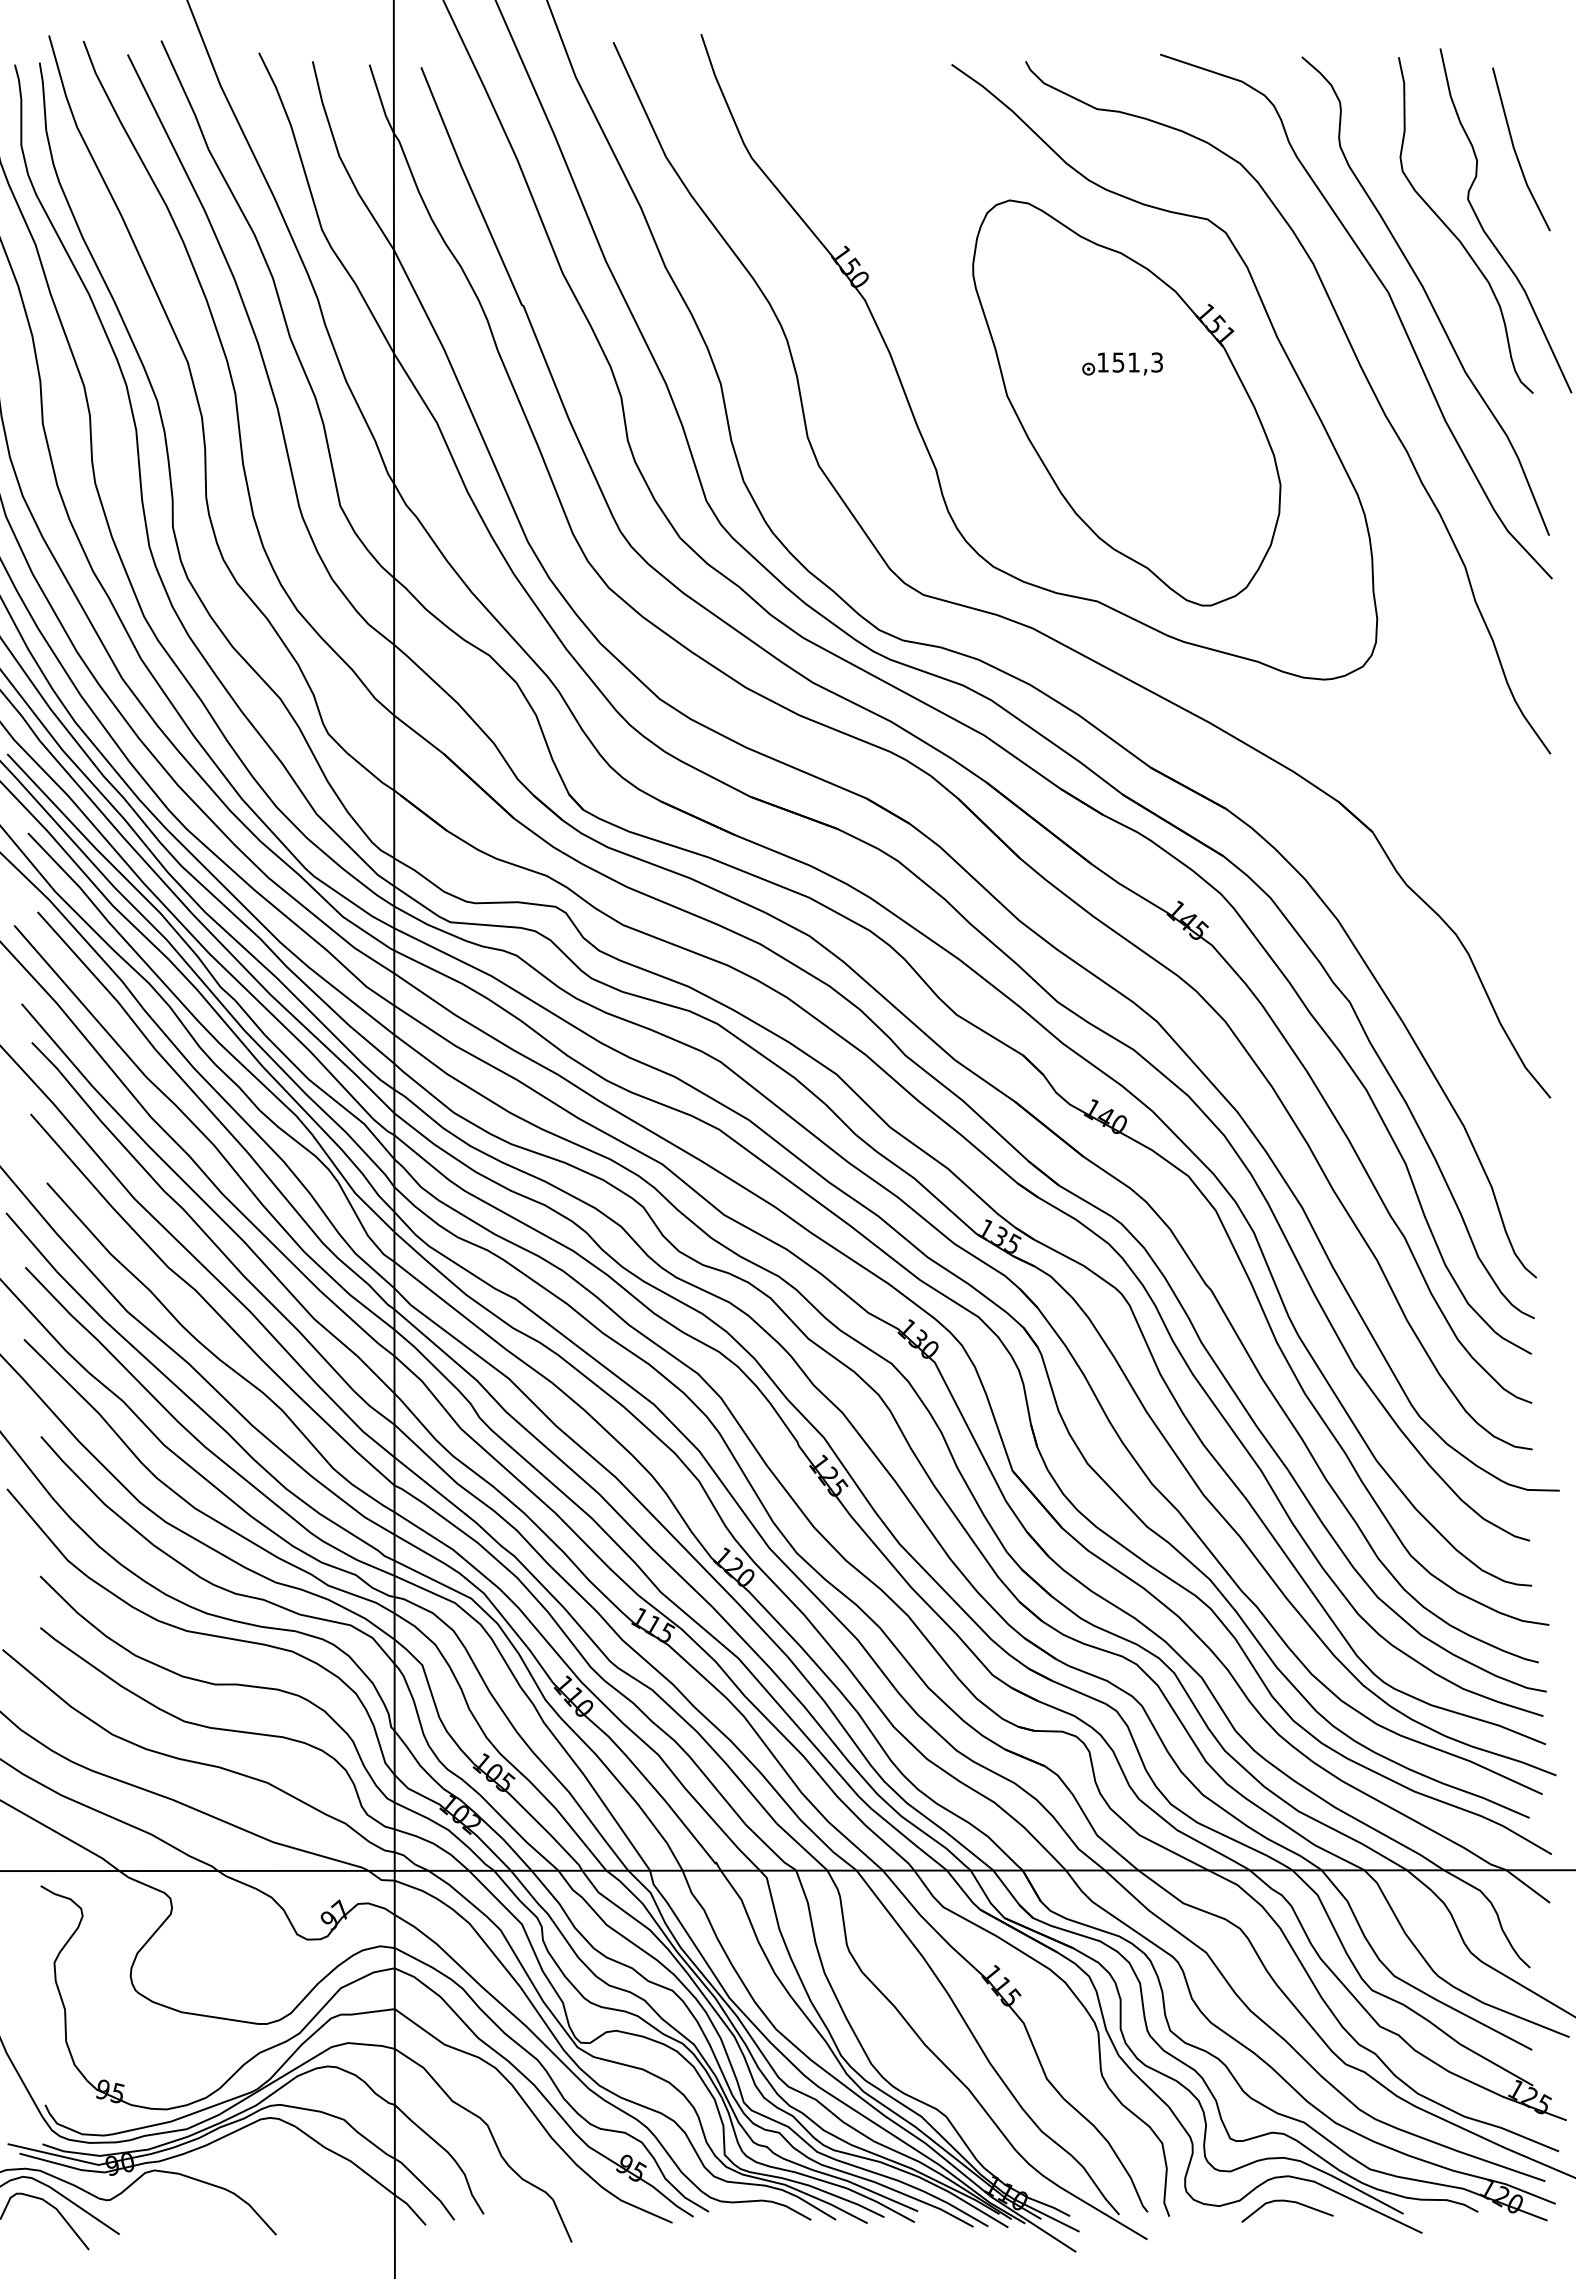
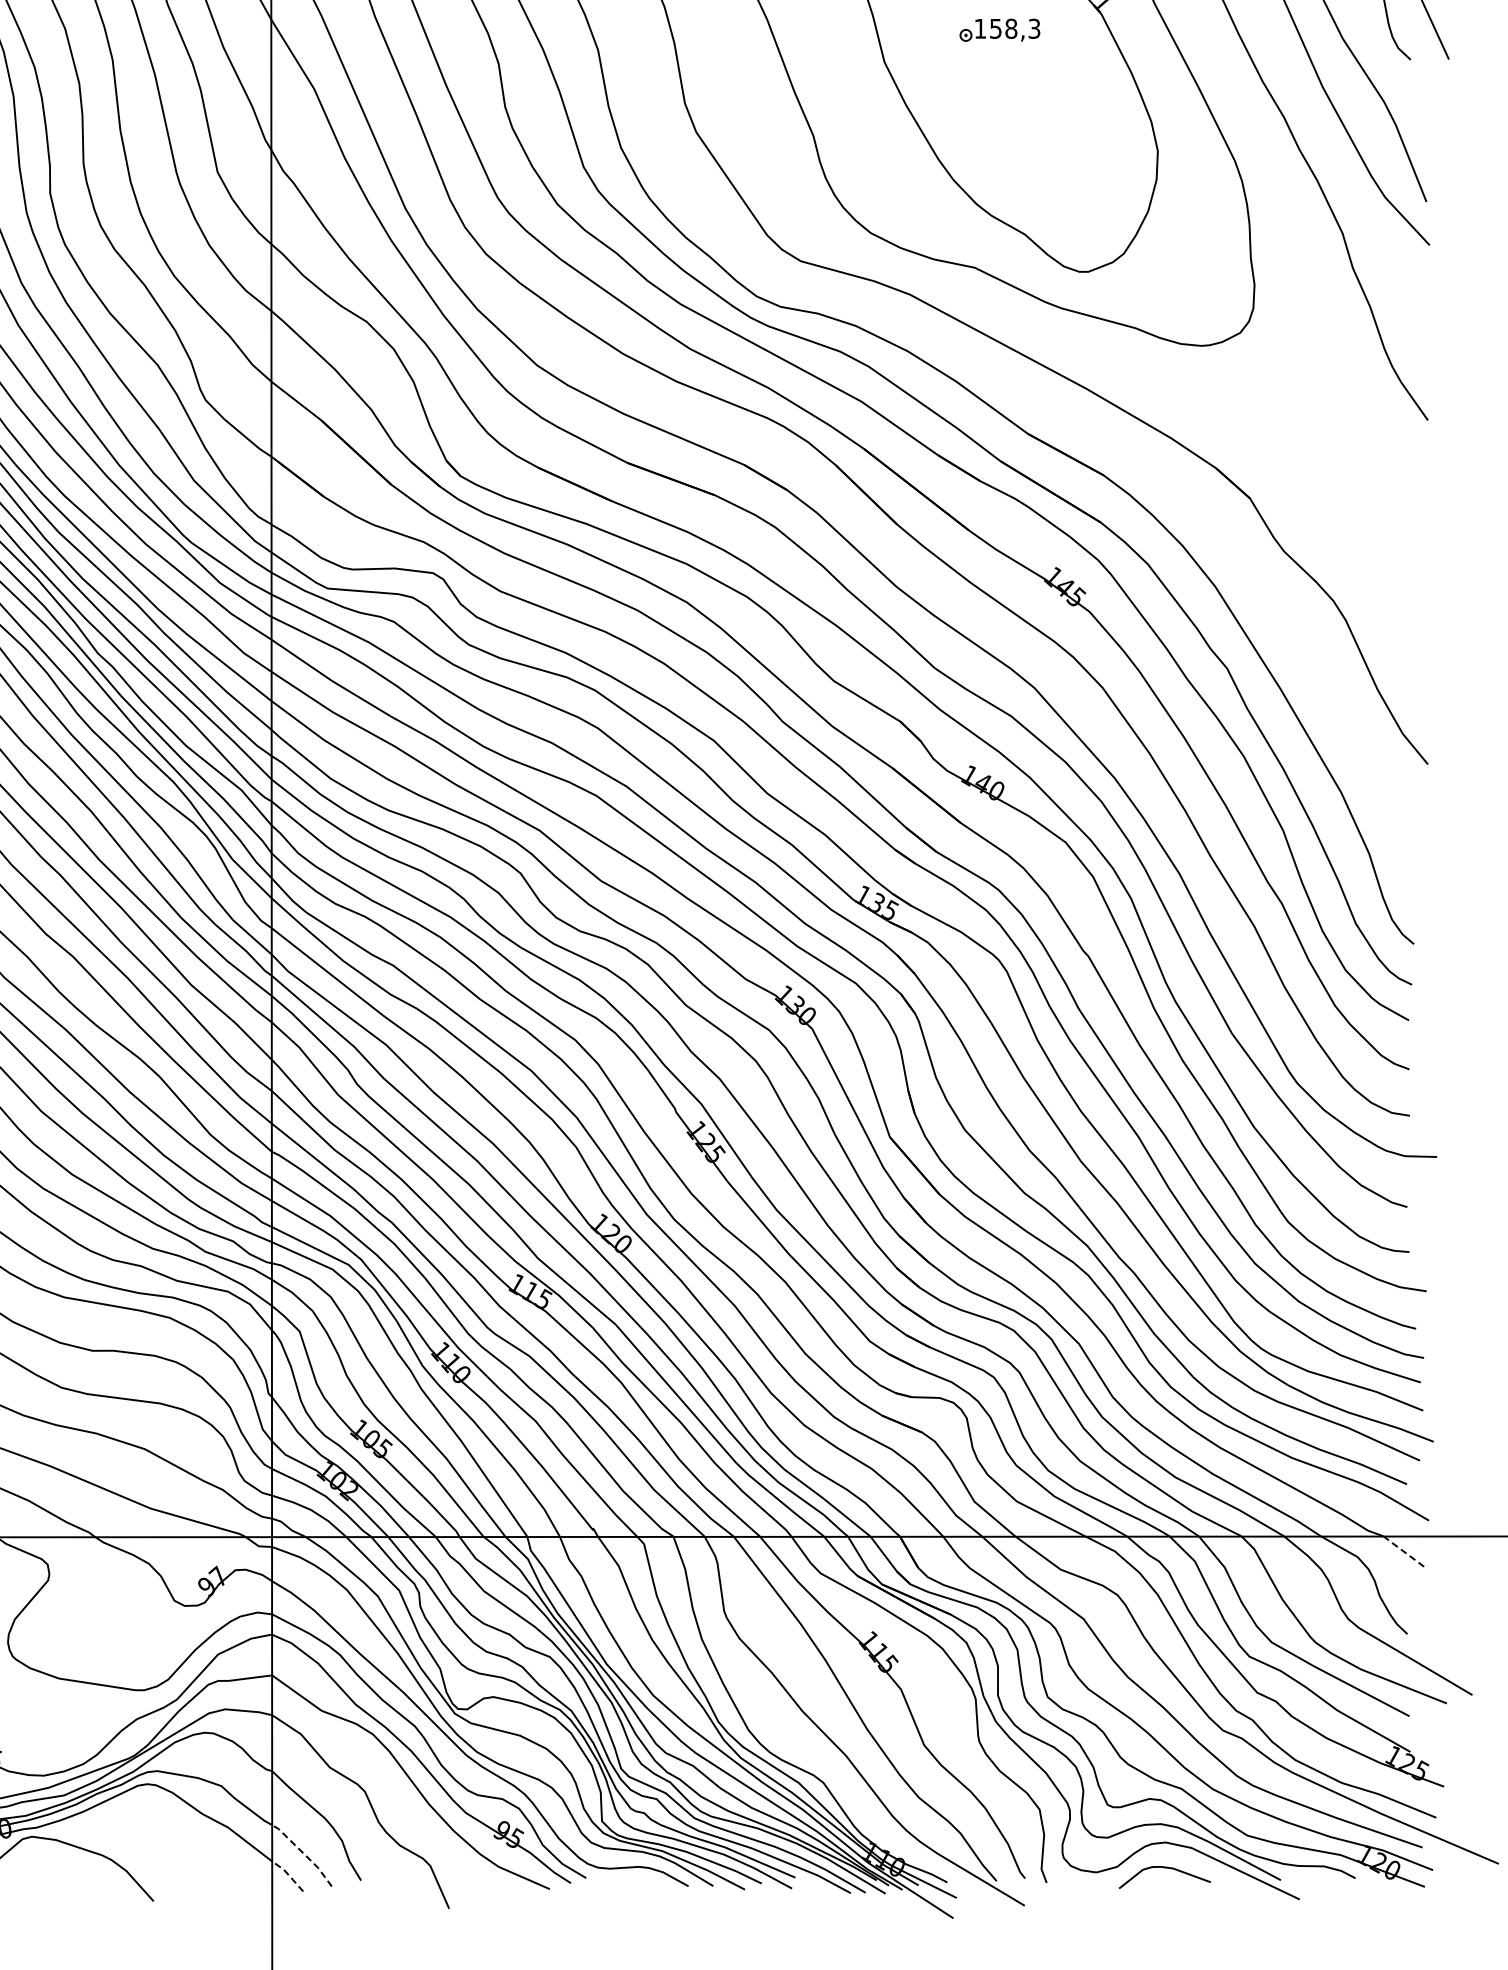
text: (1134, 362) -> (1011, 28), 151,3 -> 158,3
line: (1528, 1886) -> (1405, 1552), solid -> dashed
line: (426, 2187) -> (303, 1853), solid -> dashed
line: (410, 2208) -> (287, 1874), solid -> dashed

